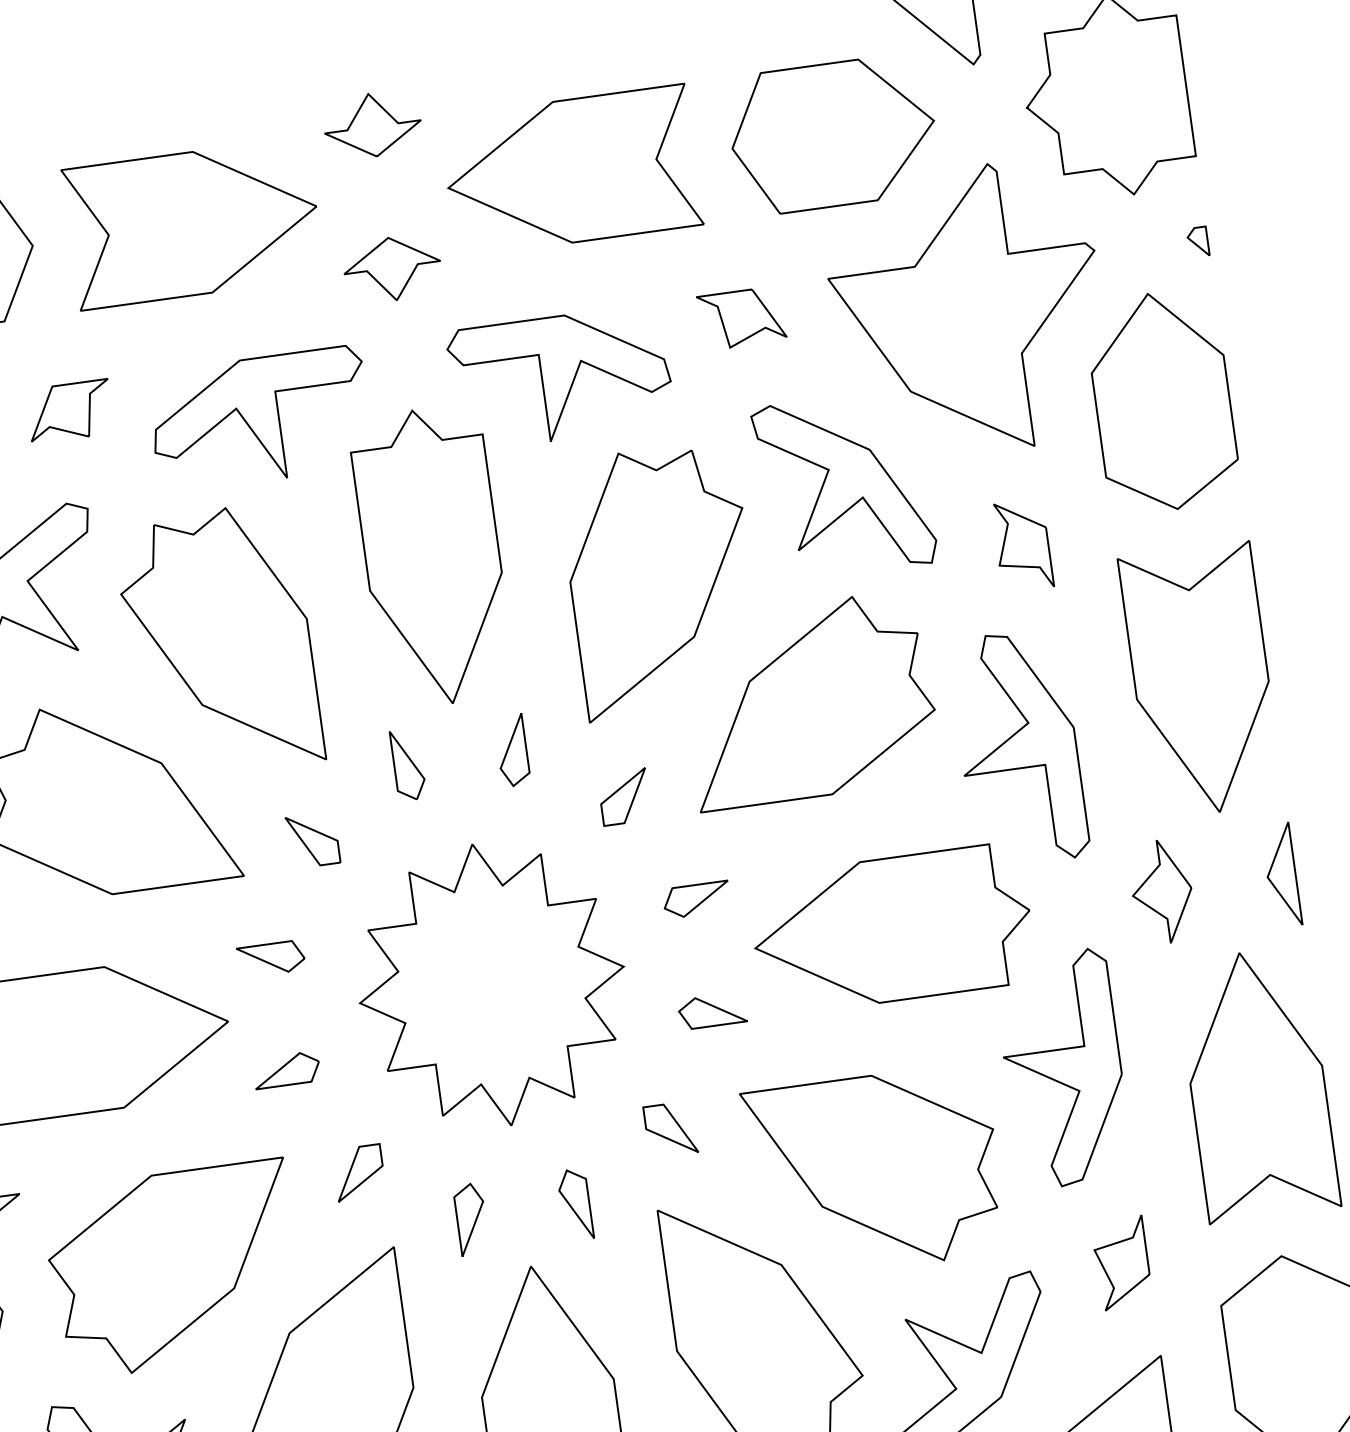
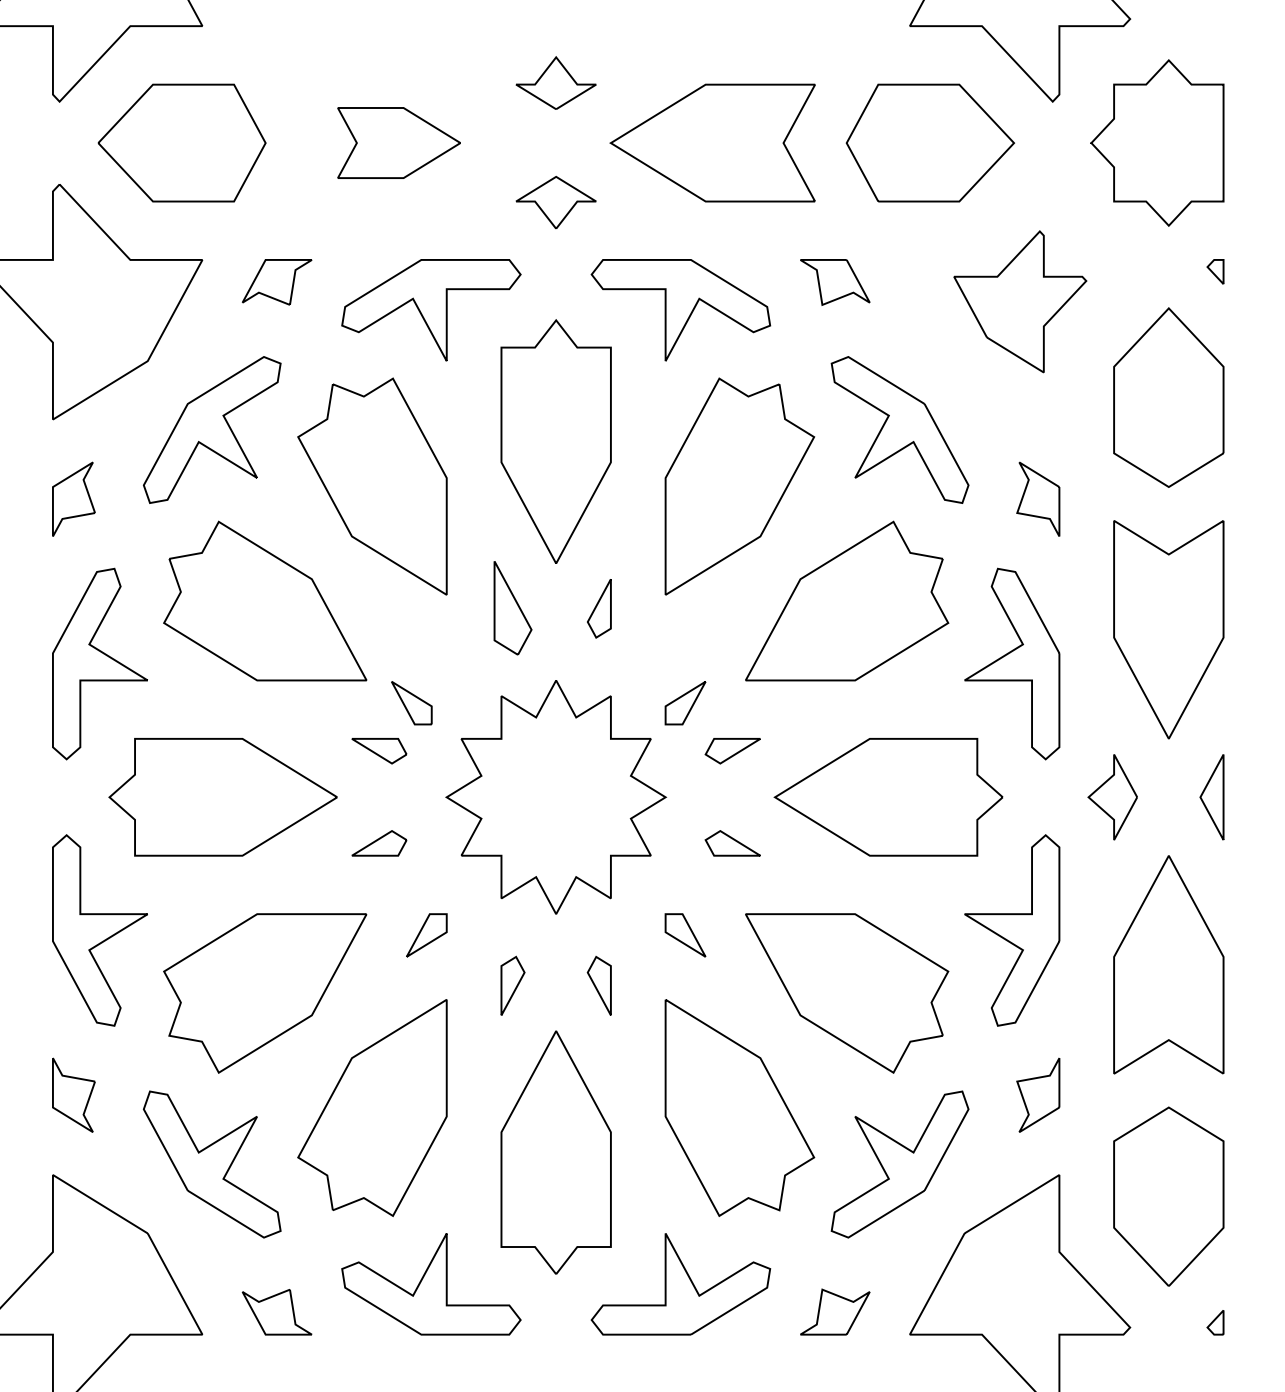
part: (192, 222) -> (398, 142), size x0.6
part: (968, 310) -> (1020, 301), size x0.6
part: (407, 764) -> (512, 608), size x1.6
part: (624, 797) -> (685, 703), moved
part: (312, 840) -> (411, 703), moved

